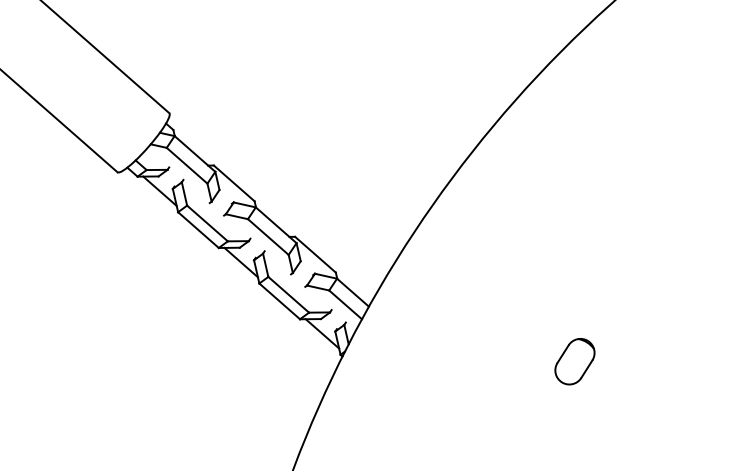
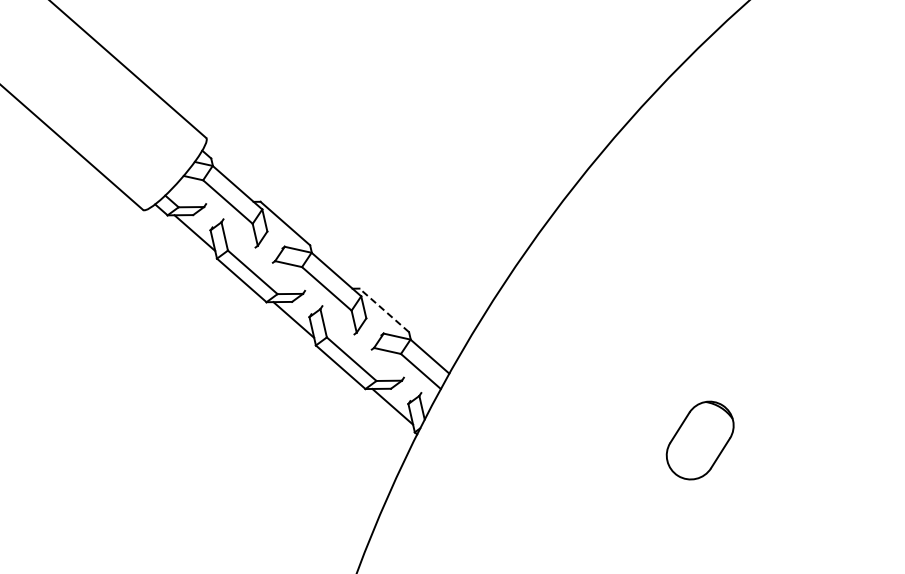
line: (315, 254) -> (384, 310), solid -> dashed
part: (575, 361) -> (700, 440), size x1.4

